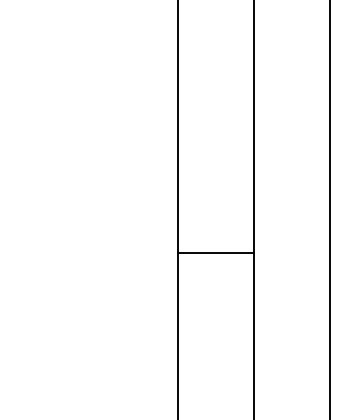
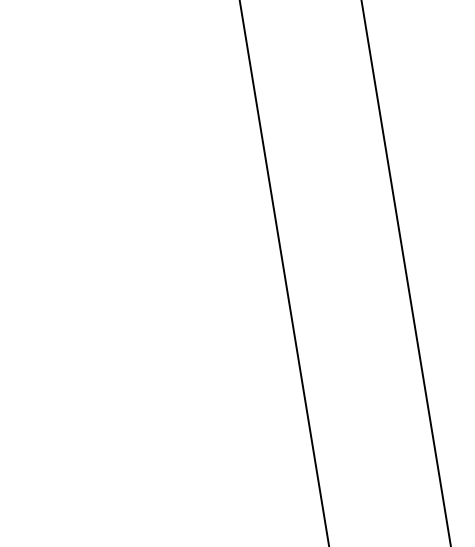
line: (216, 252) -> (342, 256), removed

